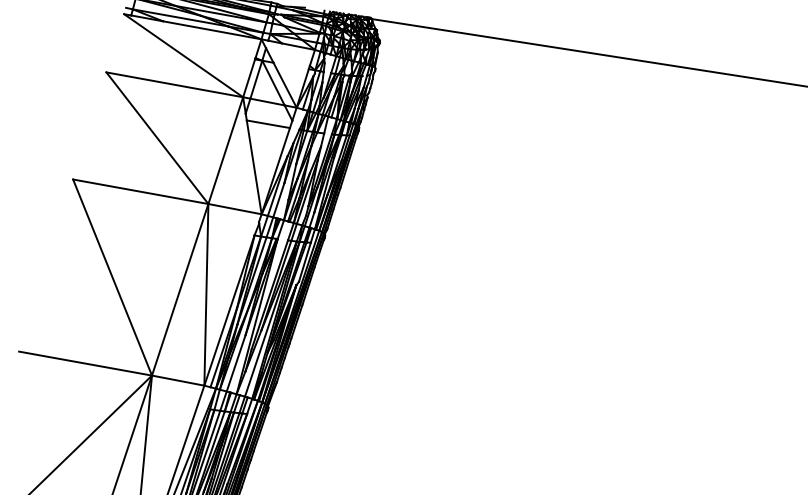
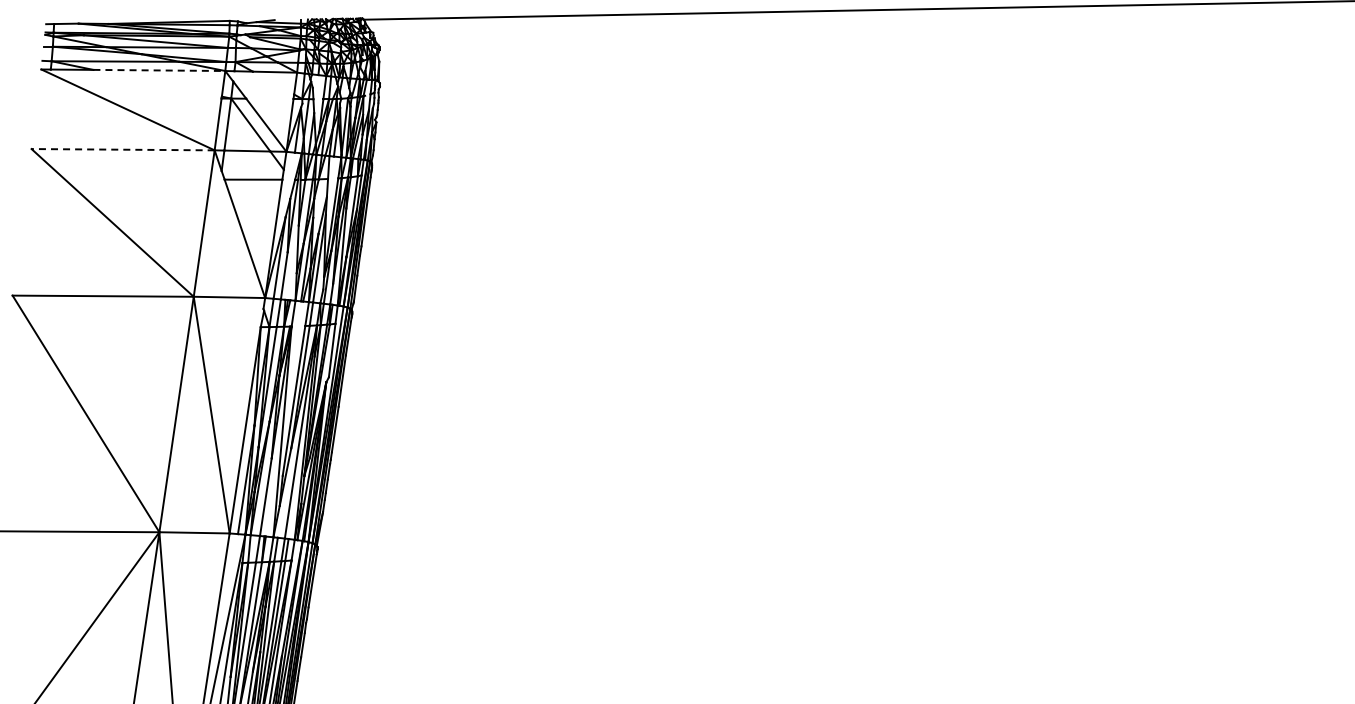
line: (212, 30) -> (159, 70), solid -> dashed
line: (175, 84) -> (123, 149), solid -> dashed

